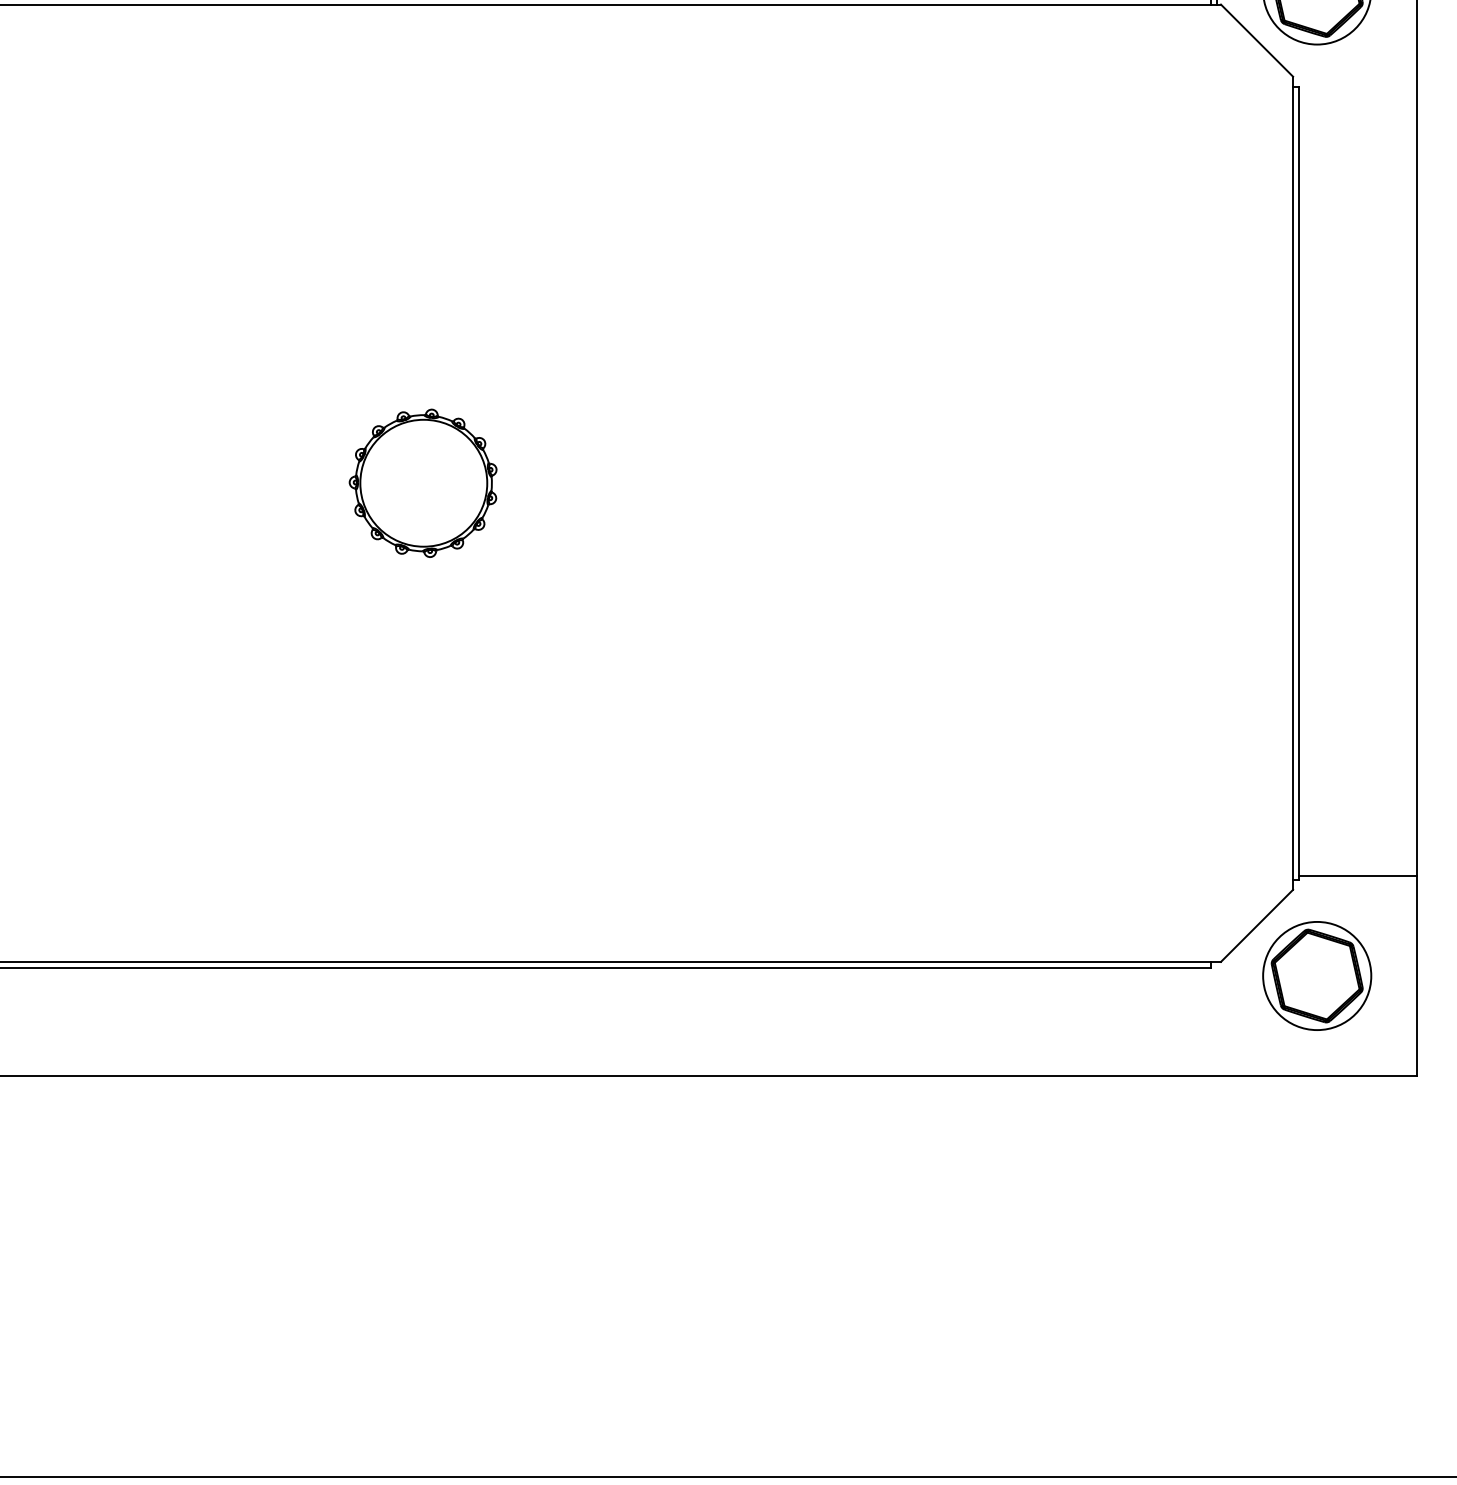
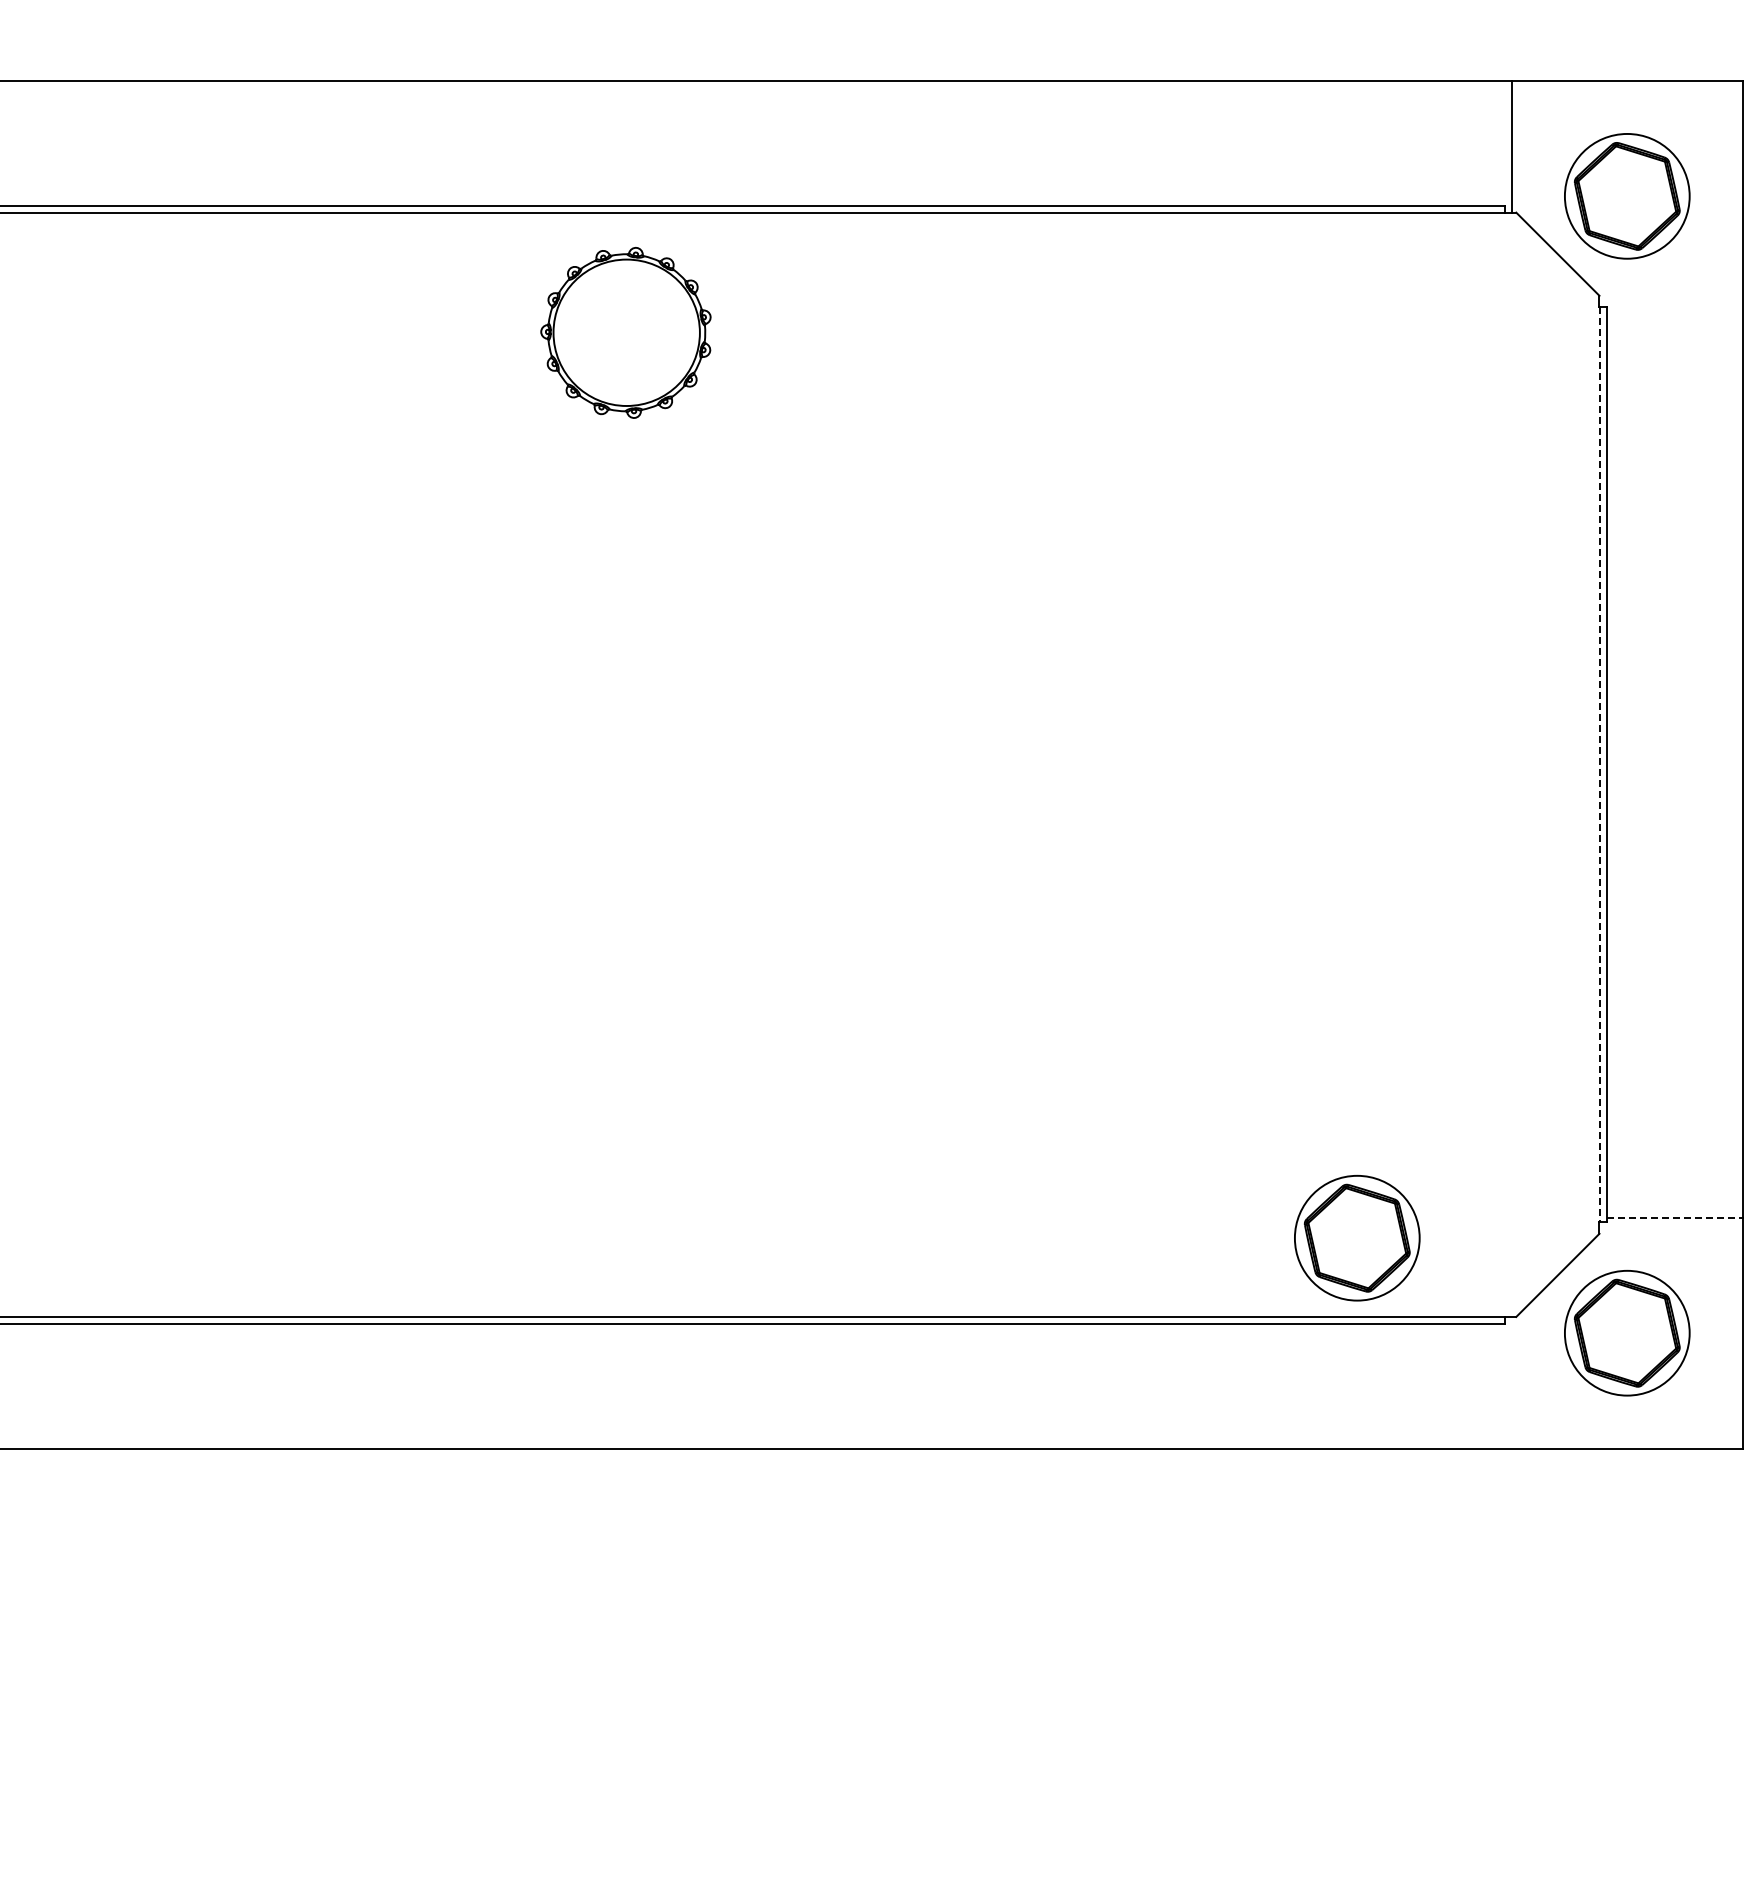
part: (422, 483) -> (625, 332), moved
line: (1293, 483) -> (1599, 764), solid -> dashed
line: (1359, 875) -> (1675, 1217), solid -> dashed
part: (1083, 893) -> (1357, 1237), added

